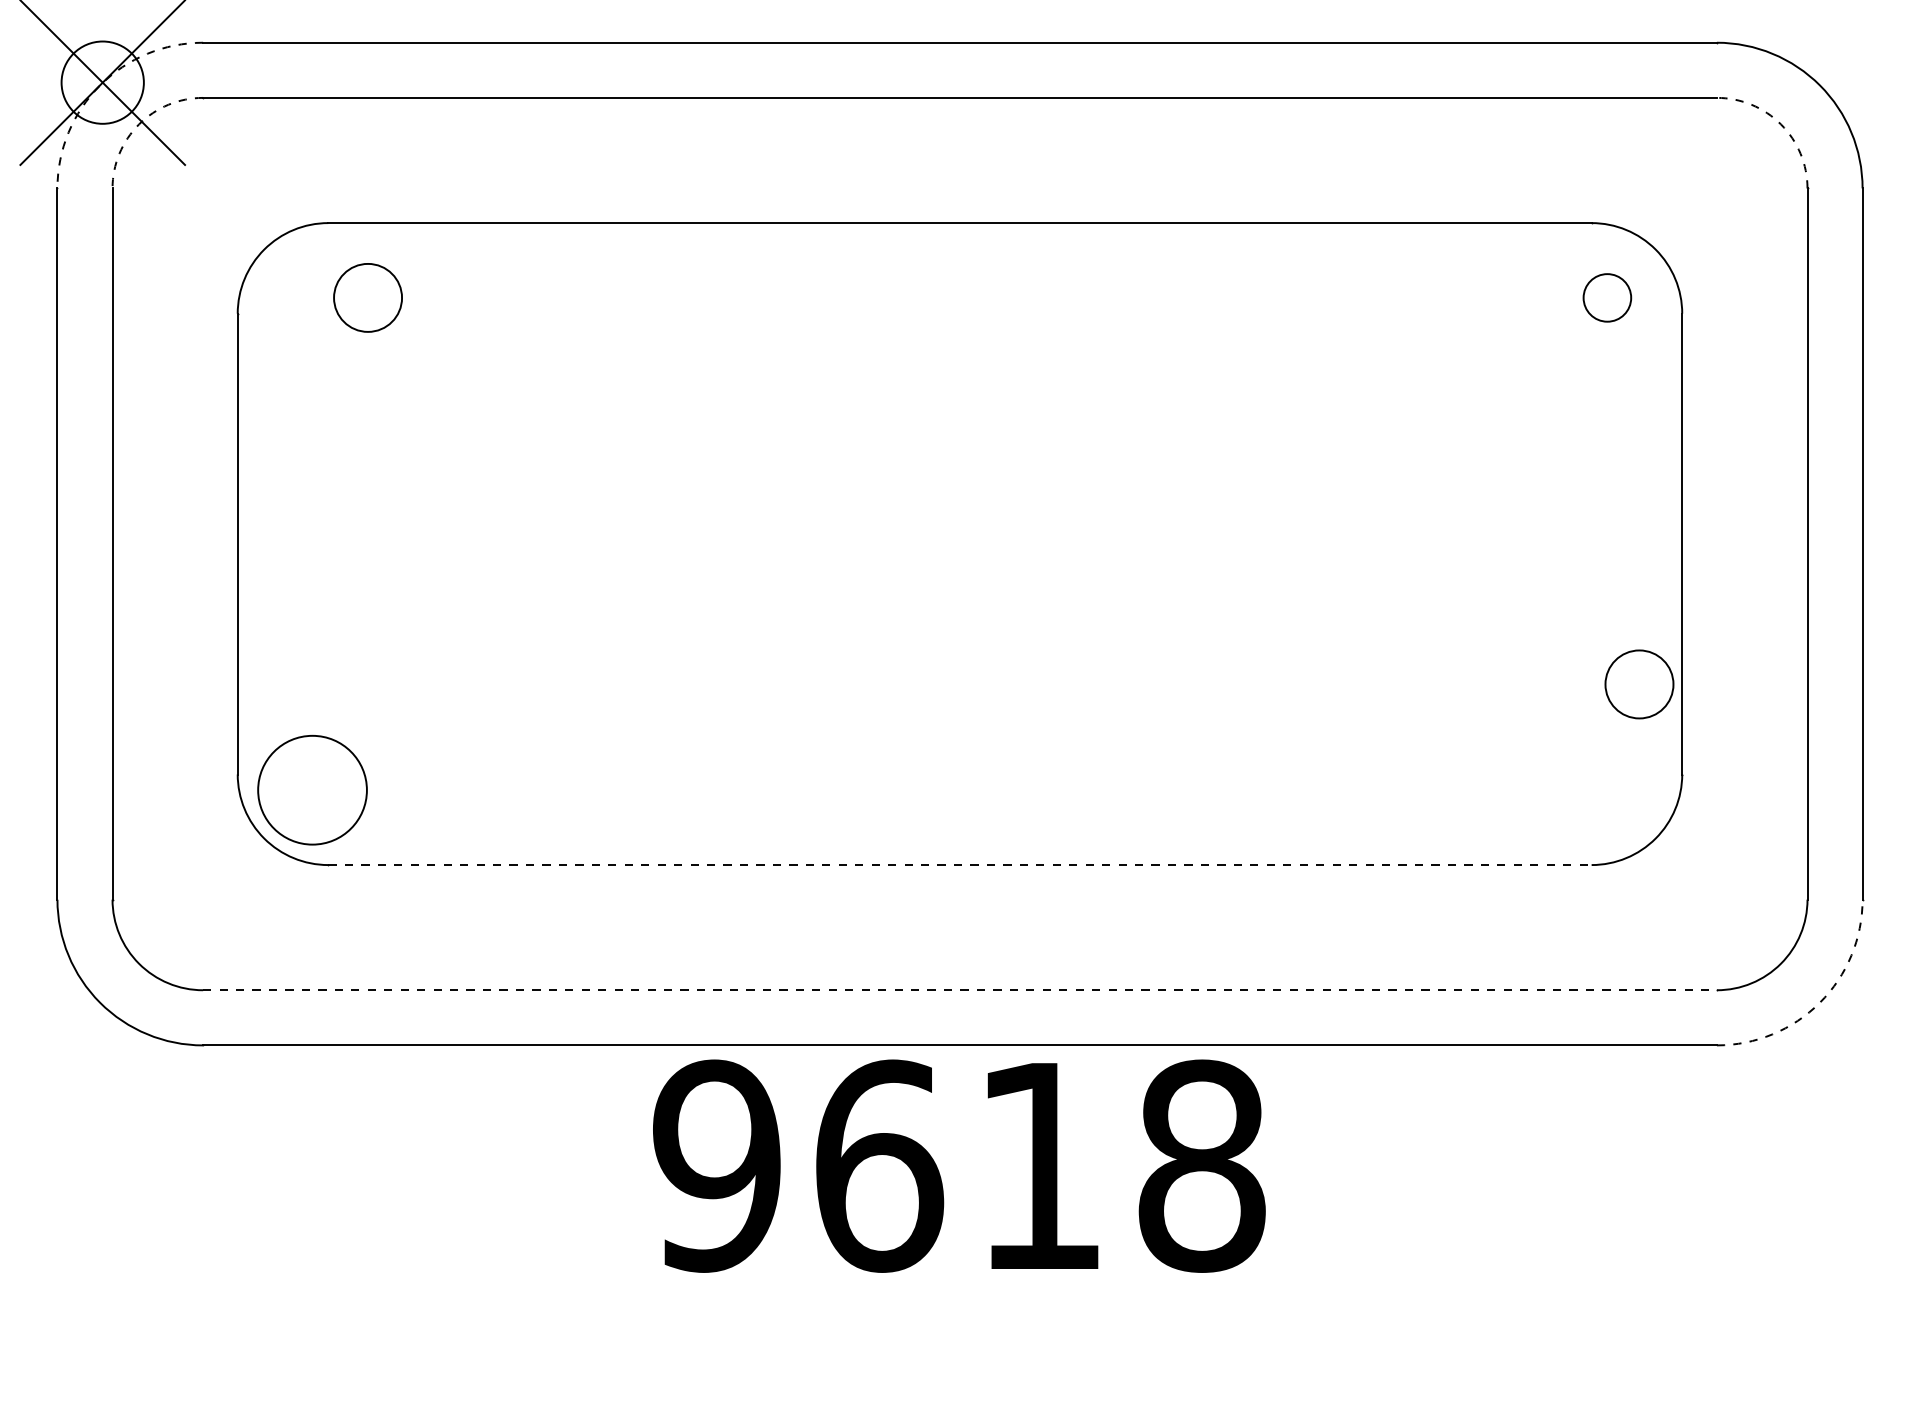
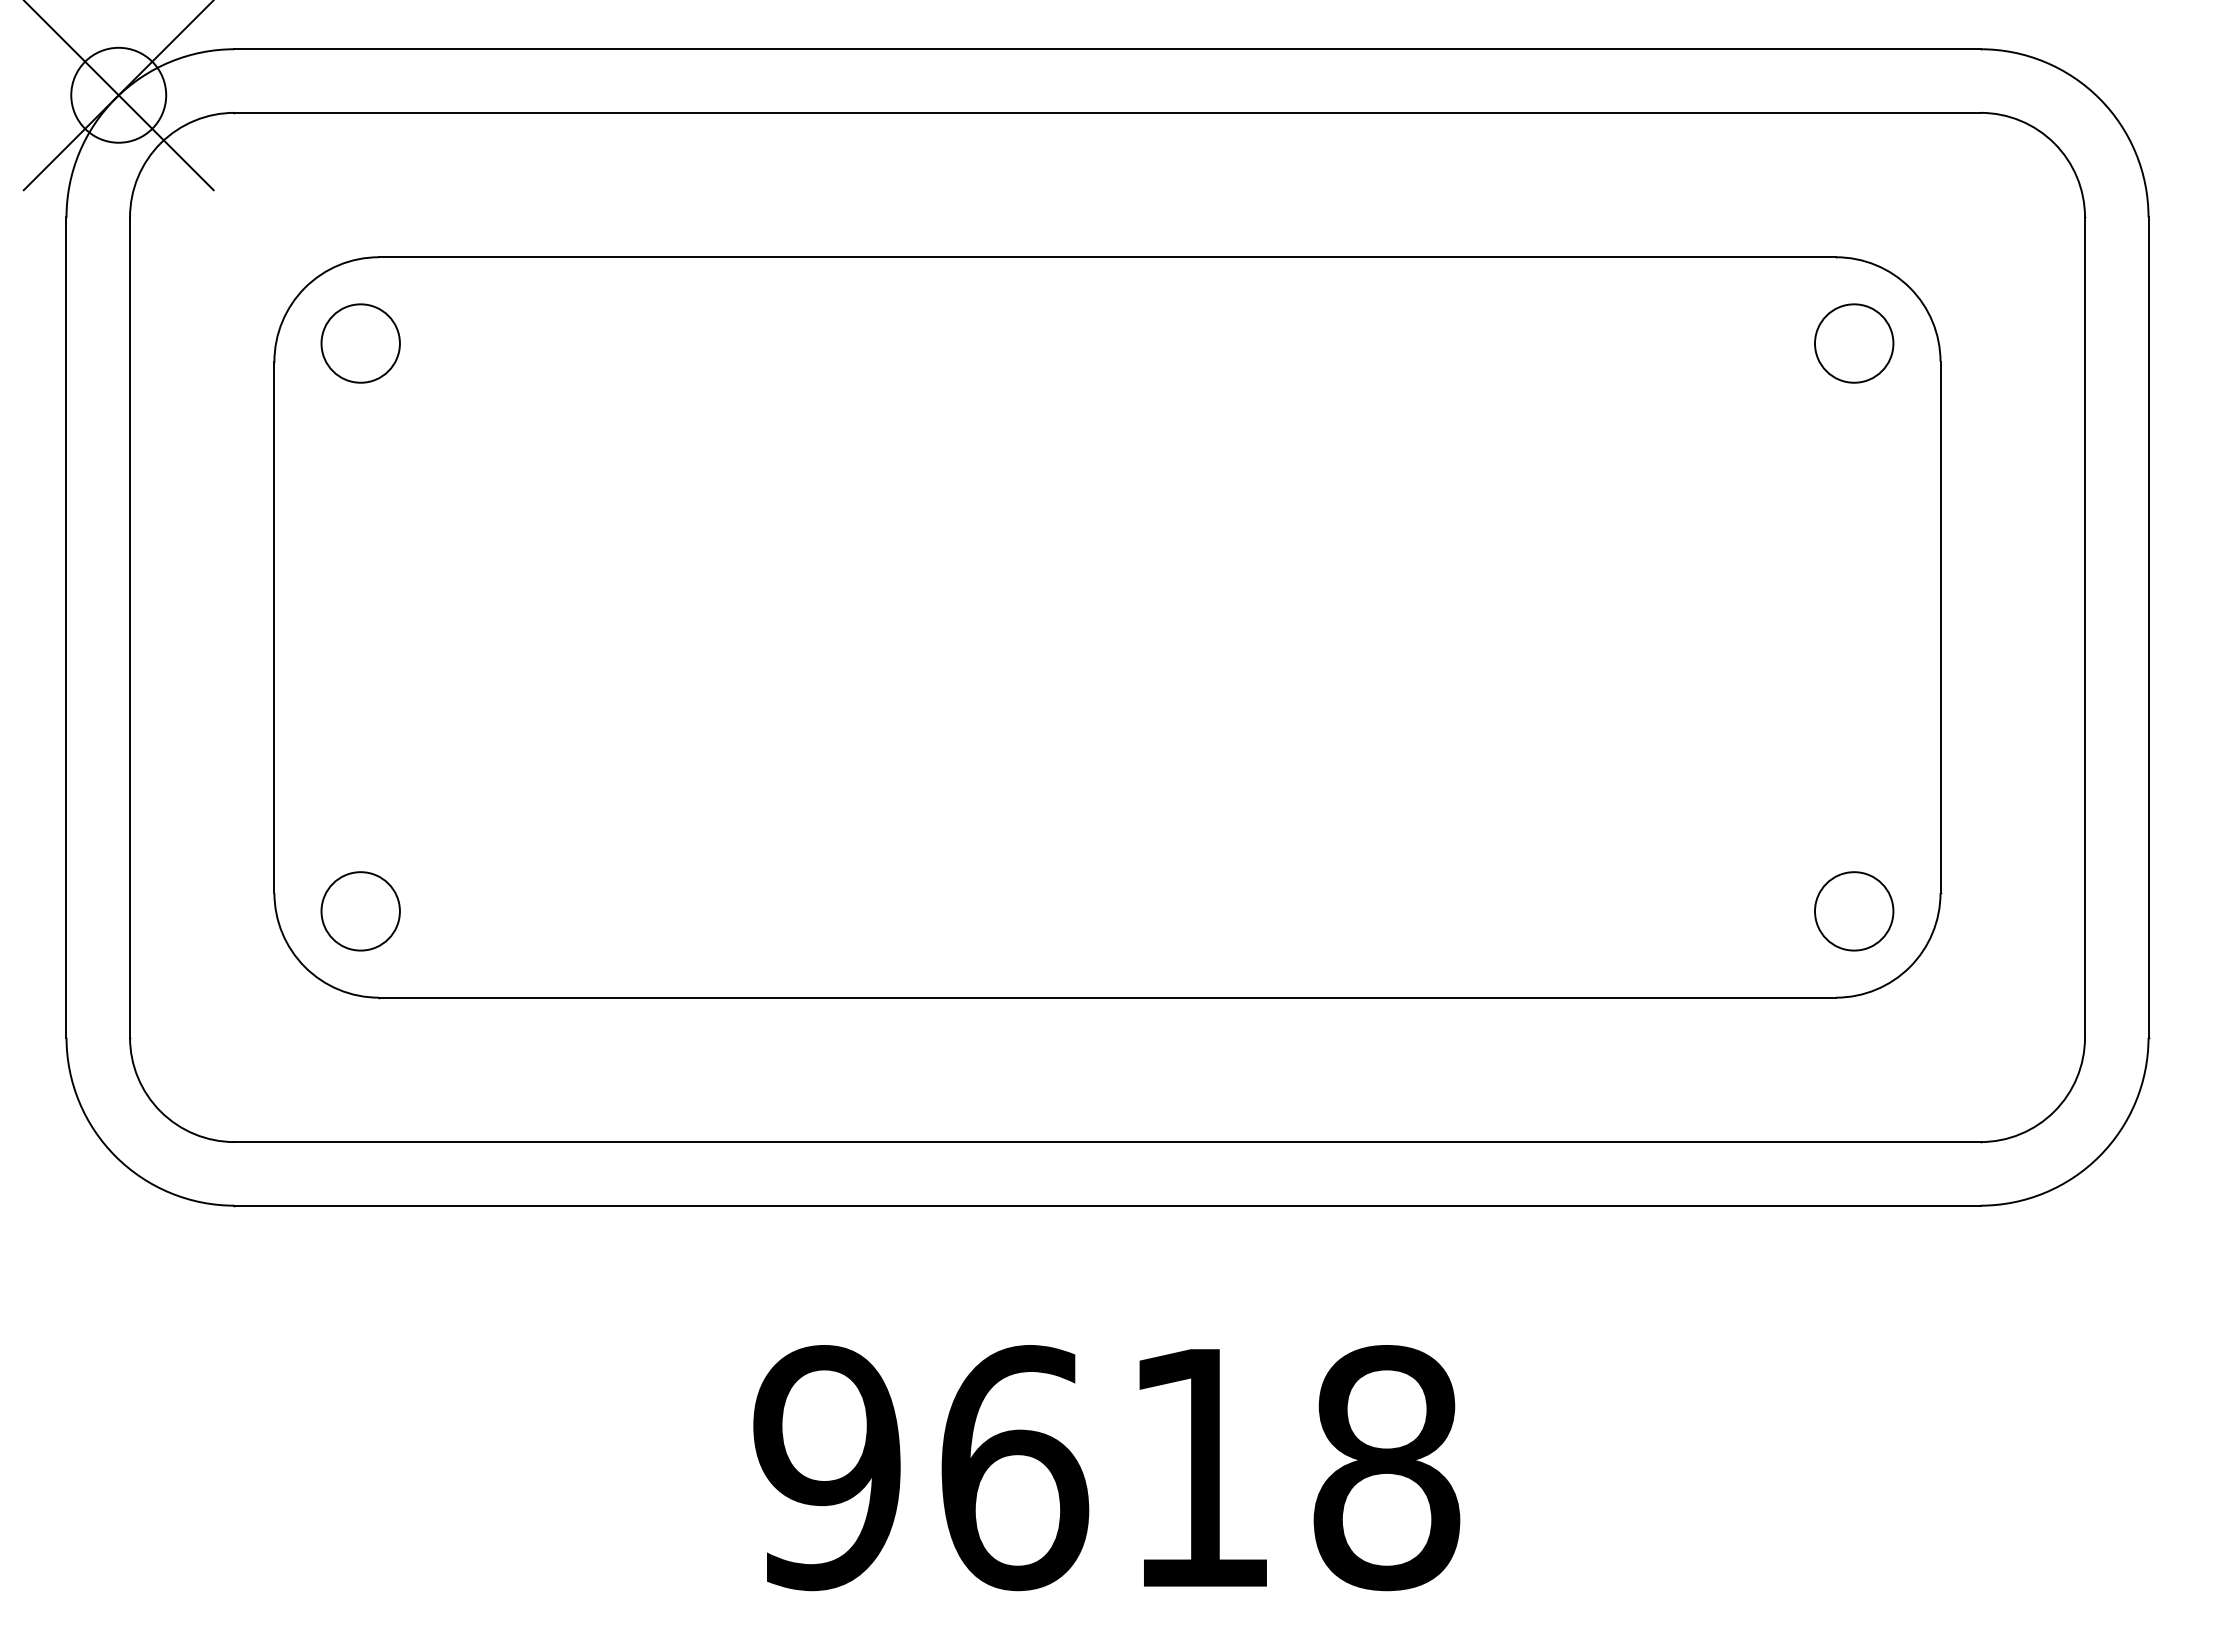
arc: (99, 85) -> (115, 98), dashed -> solid
arc: (138, 124) -> (160, 143), dashed -> solid
arc: (1781, 124) -> (2054, 143), dashed -> solid
circle: (367, 297) -> (360, 343), moved
circle: (1607, 297) -> (1854, 343), size x1.43
circle: (1639, 684) -> (1854, 911), moved
circle: (312, 790) -> (360, 911), size x0.62
line: (960, 864) -> (1107, 997), dashed -> solid
line: (960, 990) -> (1107, 1142), dashed -> solid
arc: (1820, 1002) -> (2099, 1156), dashed -> solid
text: (959, 1166) -> (1106, 1468), moved

